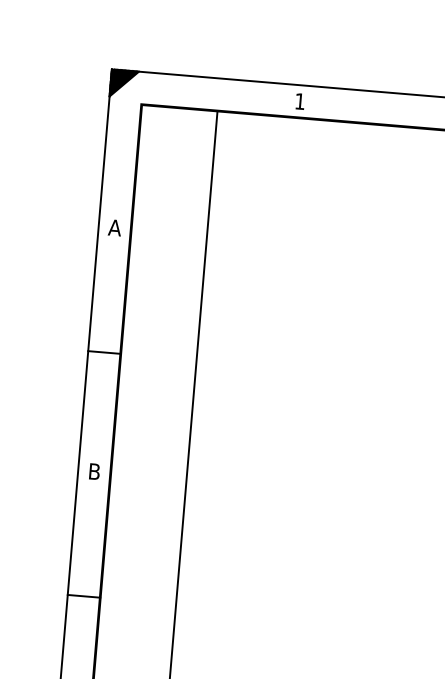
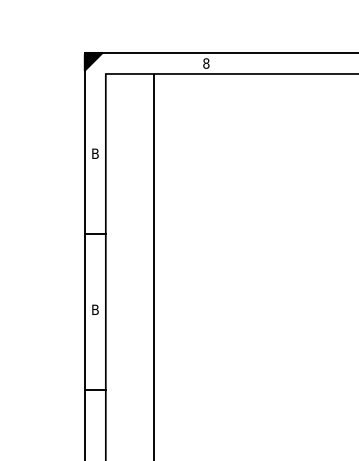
text: (300, 101) -> (206, 63), 1 -> 8
text: (115, 227) -> (95, 153), A -> B

